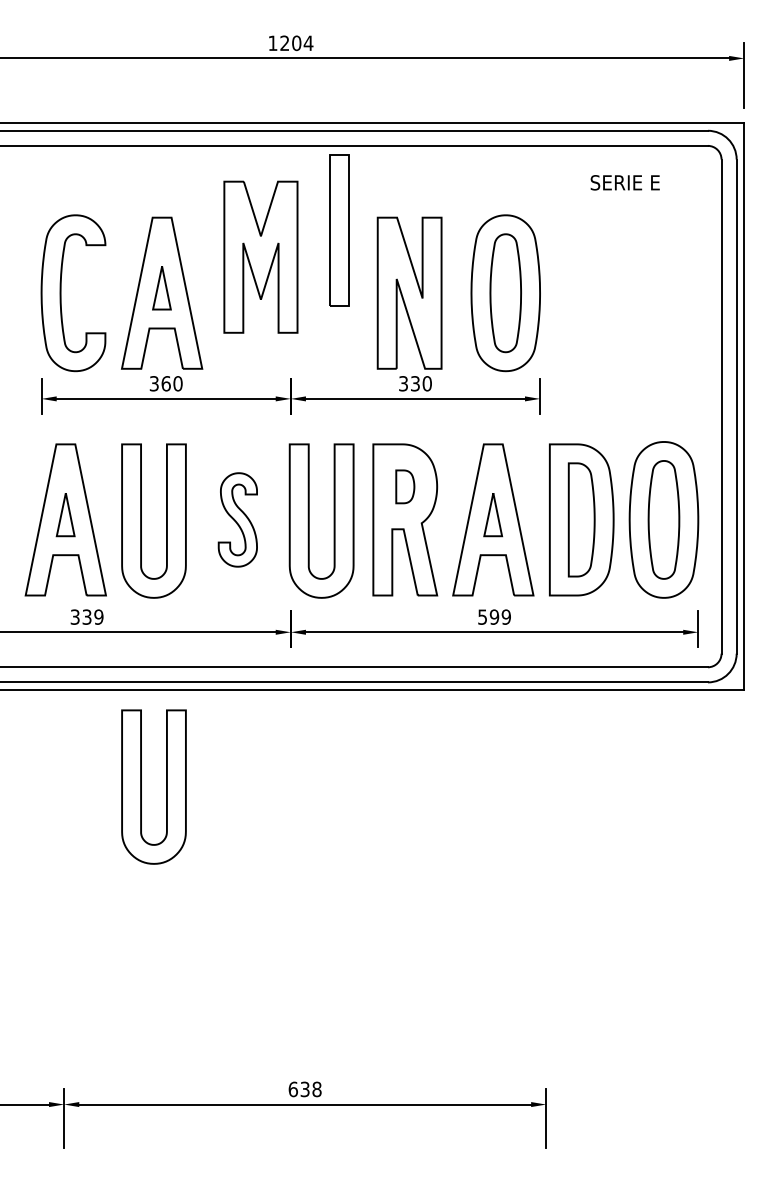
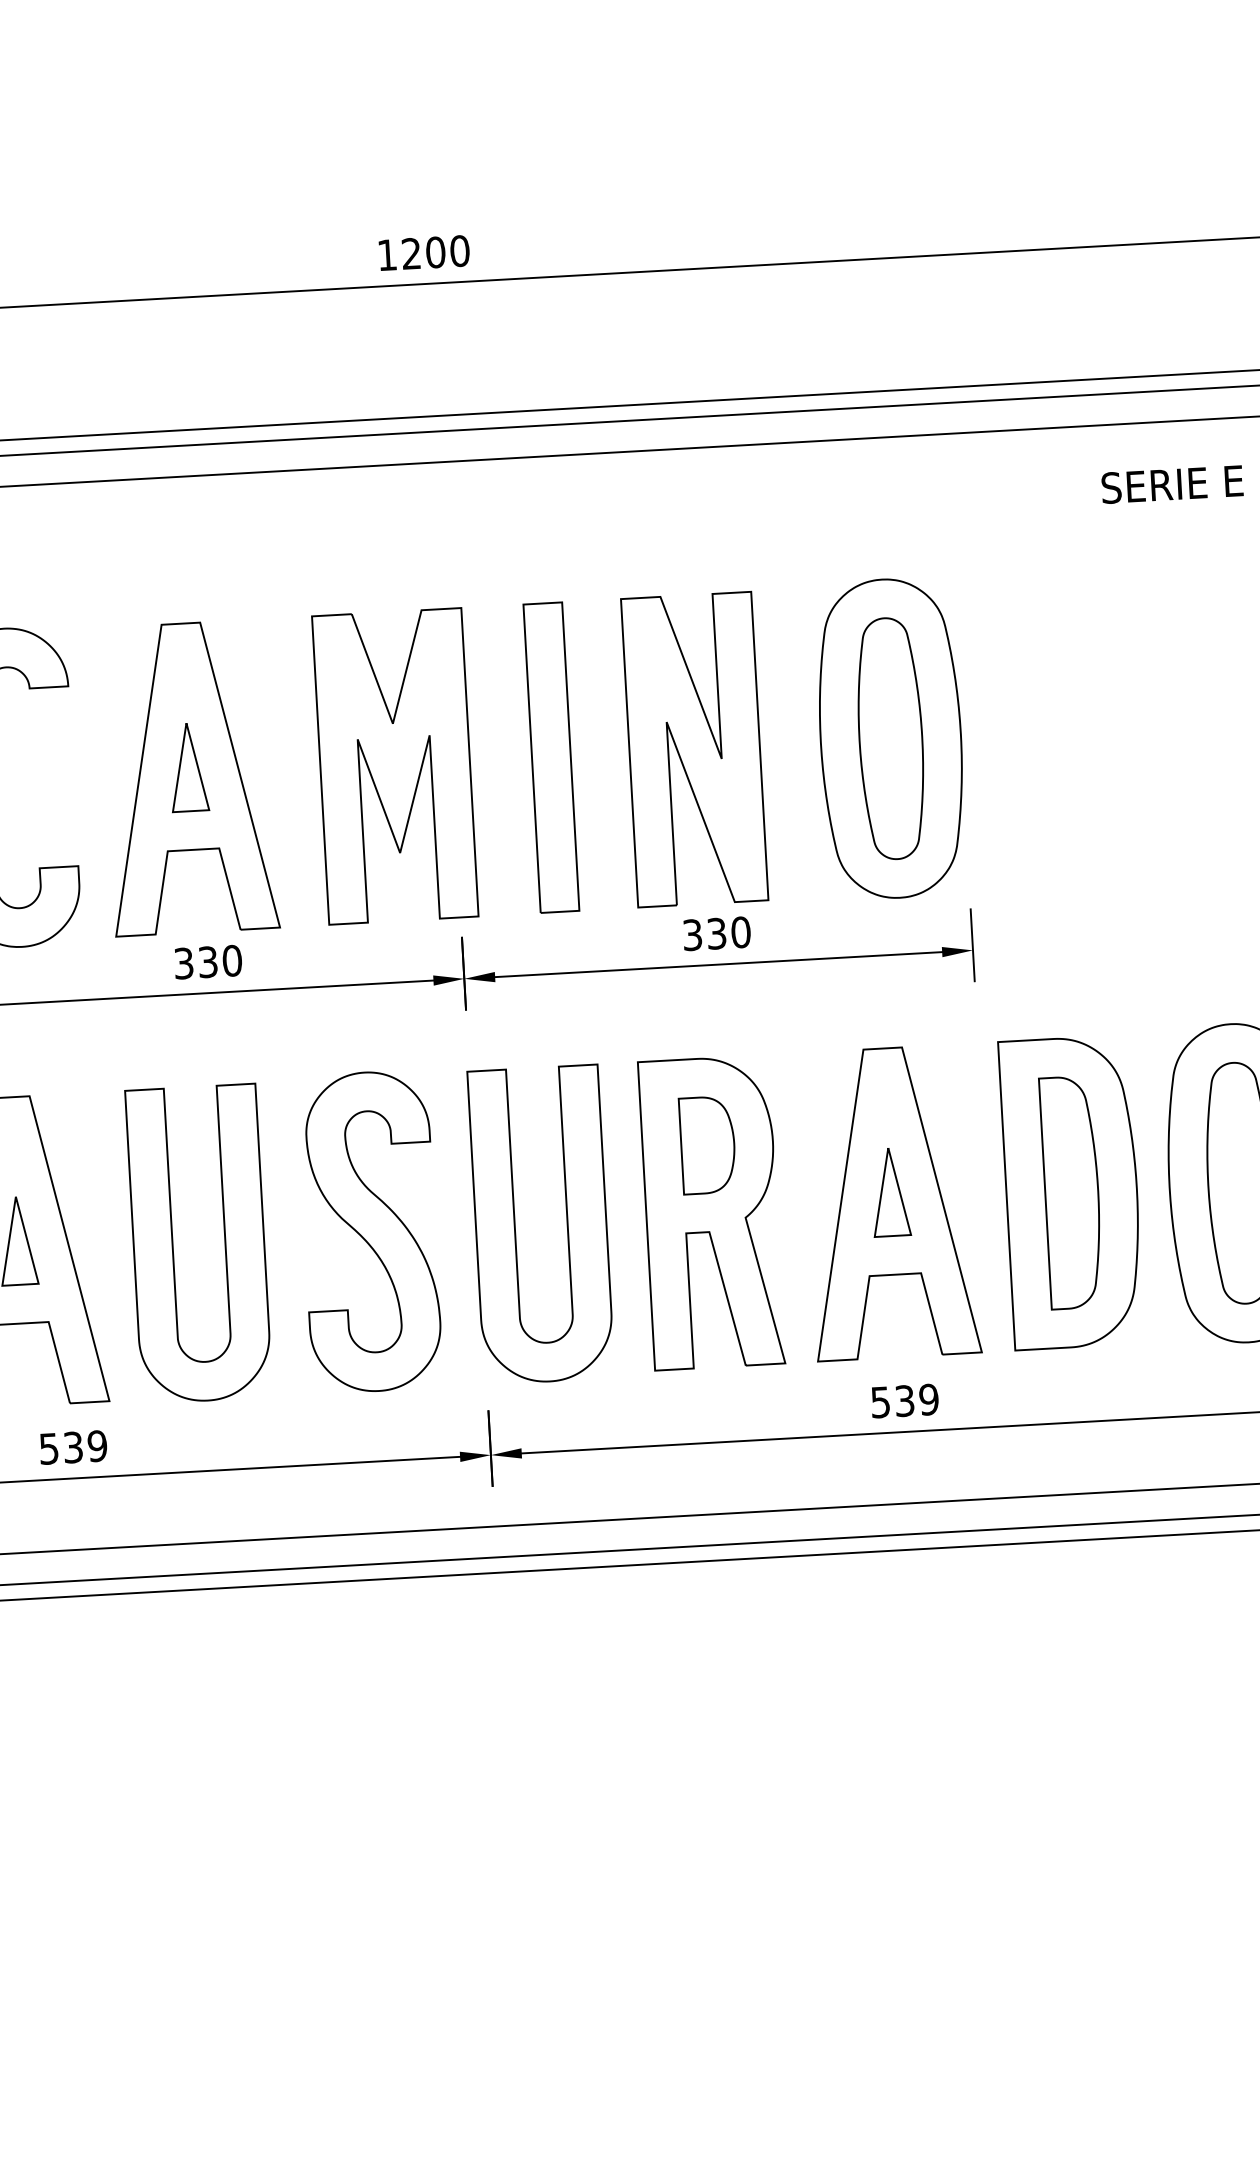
text: (308, 43) -> (459, 251), 1204 -> 1200
text: (624, 182) -> (1170, 484), moved
part: (339, 230) -> (551, 758), moved
part: (260, 256) -> (394, 764), moved
text: (165, 383) -> (206, 961), 360 -> 330
part: (405, 486) -> (708, 1144), size x1.43
part: (237, 519) -> (369, 1231), size x1.67
text: (75, 616) -> (49, 1447), 339 -> 539
text: (494, 616) -> (904, 1399), 599 -> 539
part: (141, 786) -> (203, 1786), removed

